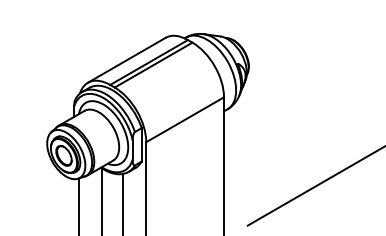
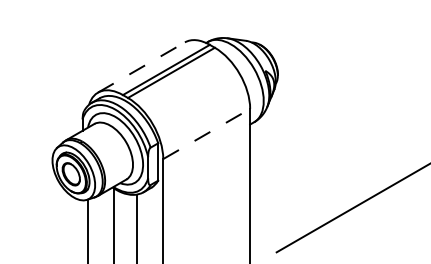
line: (126, 60) -> (141, 67), solid -> dashed
line: (185, 119) -> (207, 133), solid -> dashed

